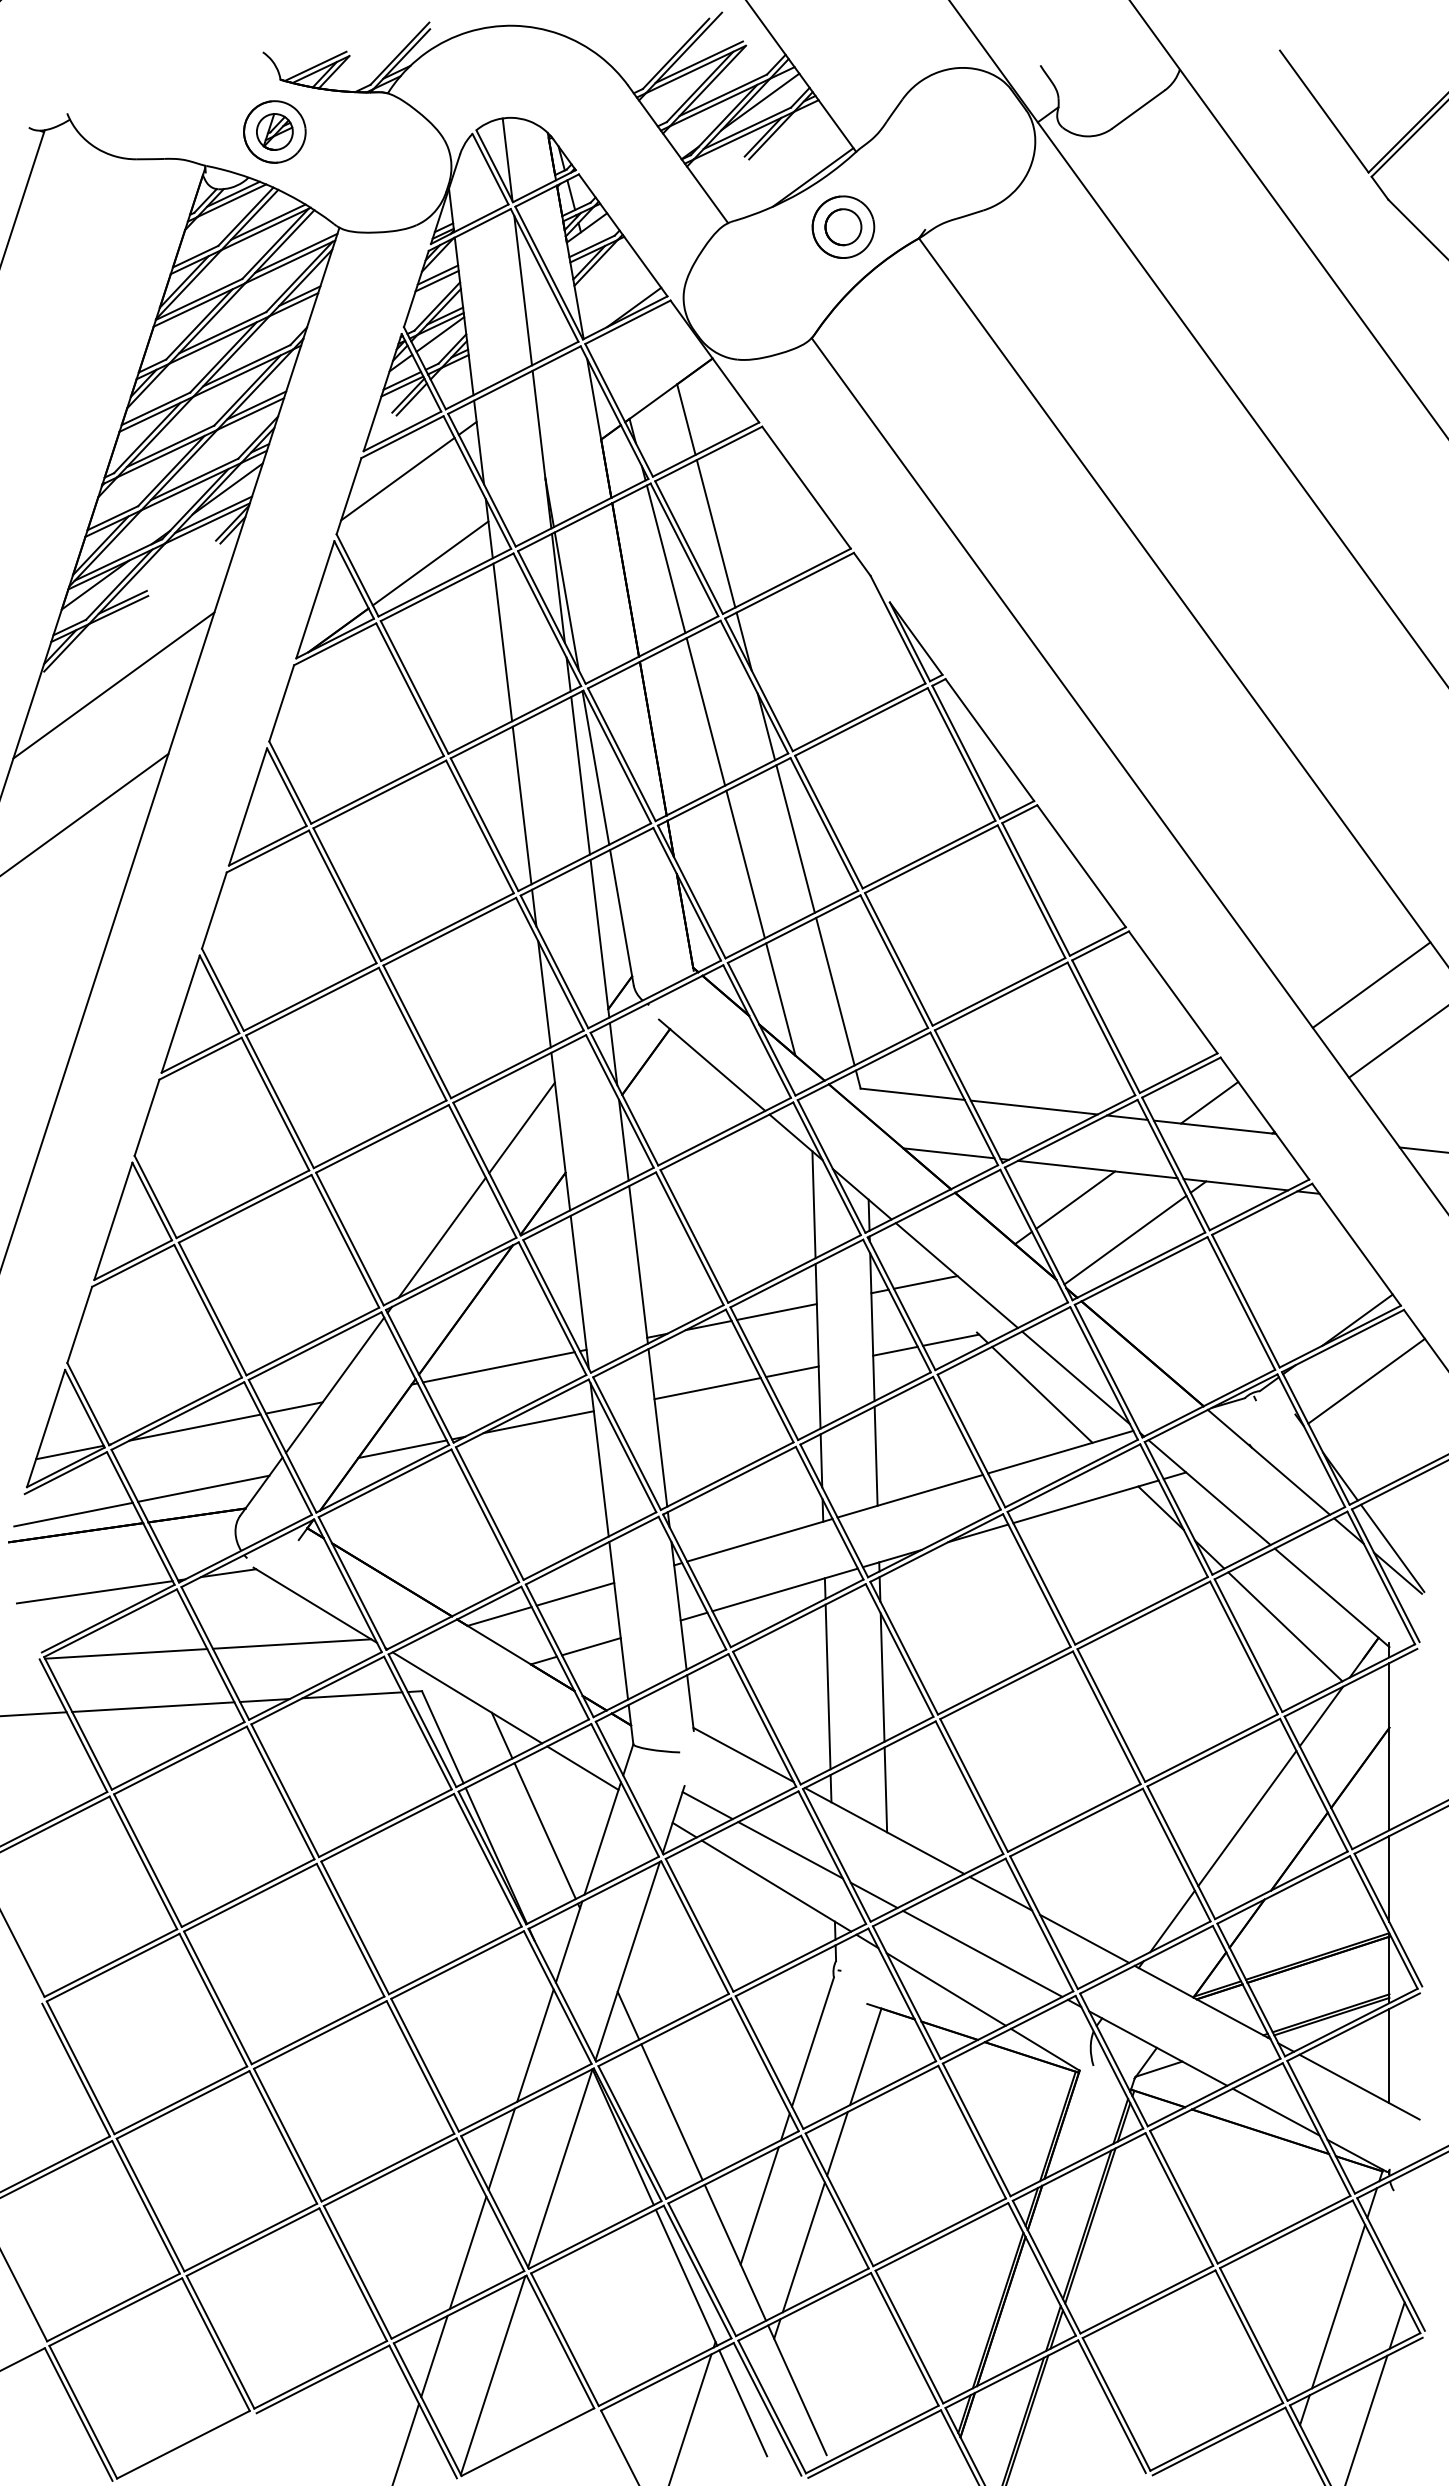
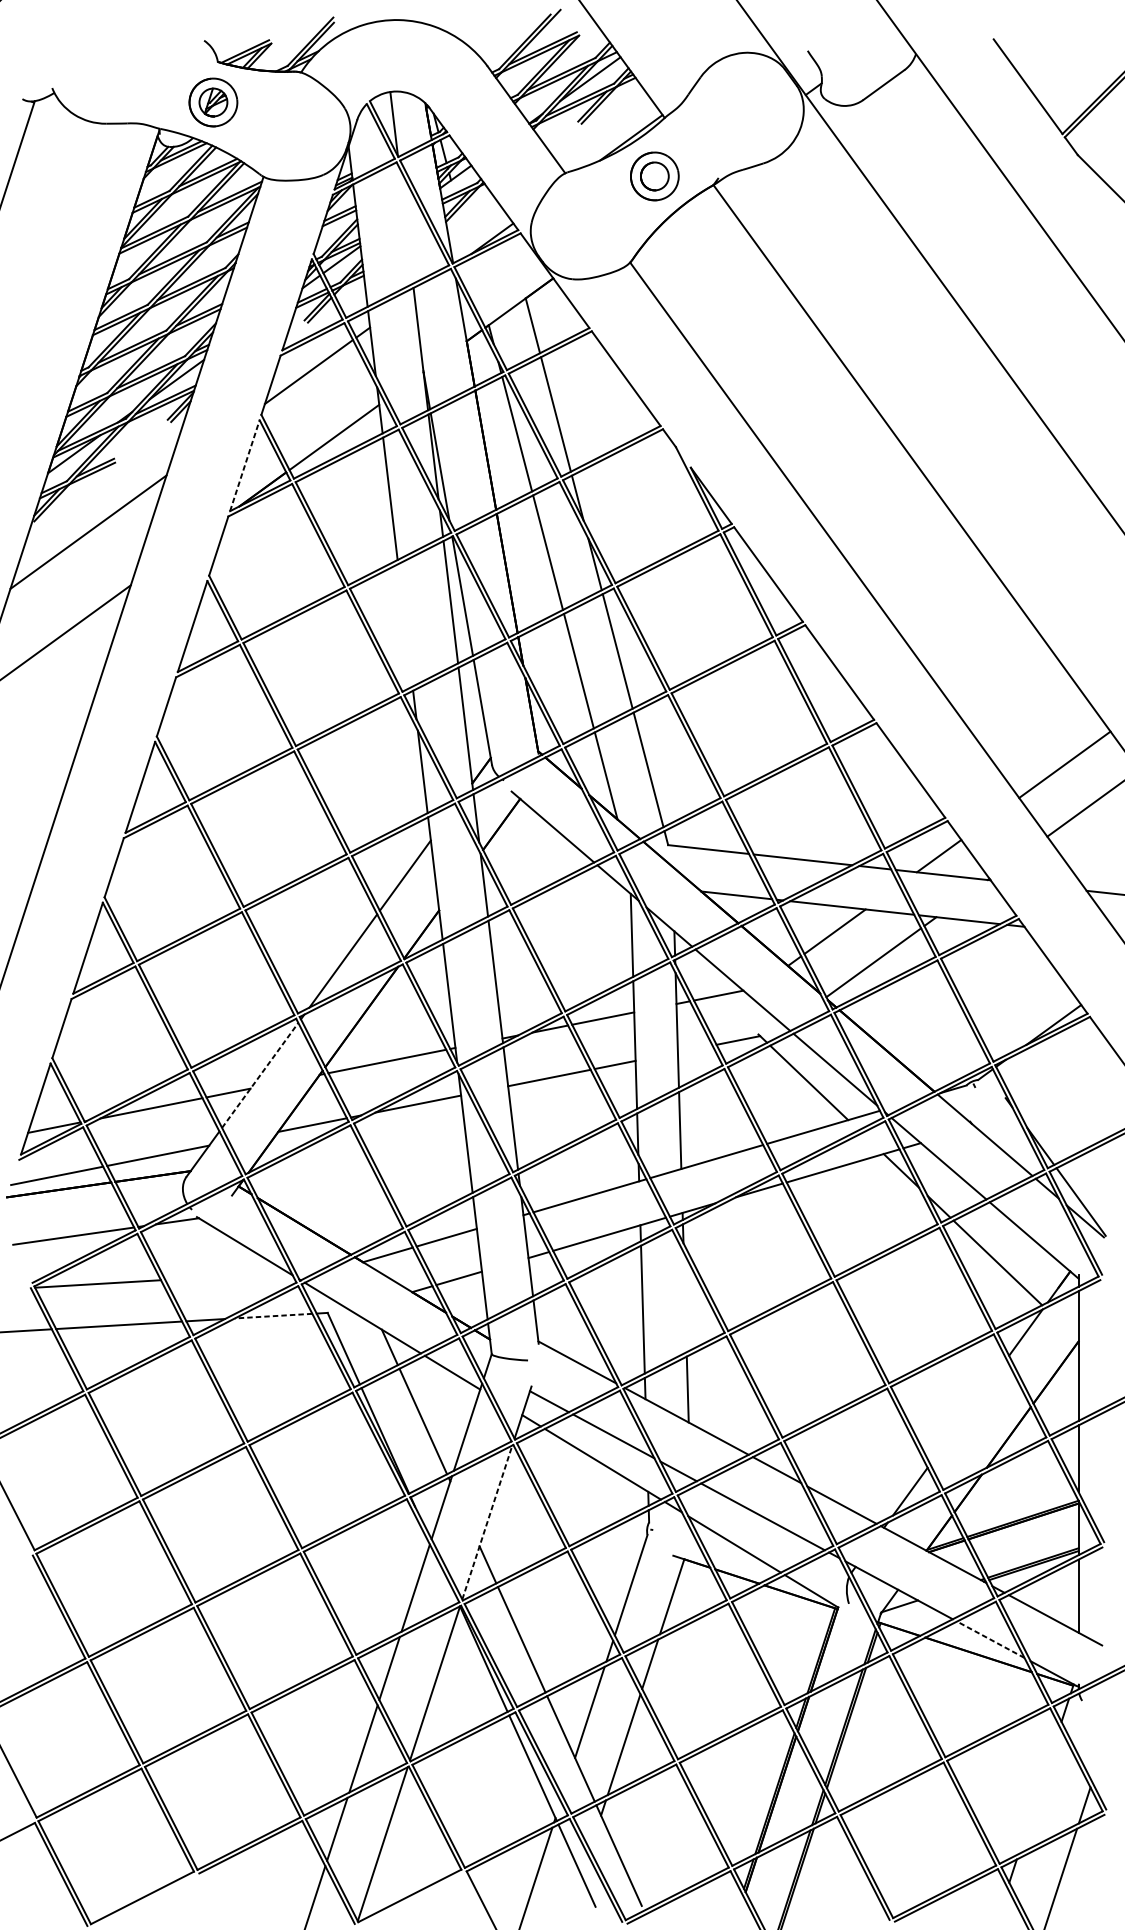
line: (523, 290) -> (406, 225), removed
line: (315, 599) -> (244, 465), solid -> dashed
line: (521, 805) -> (404, 625), removed
line: (895, 1350) -> (695, 1048), removed
line: (1366, 1380) -> (1060, 1071), removed
line: (335, 1385) -> (260, 1075), solid -> dashed
line: (291, 1643) -> (226, 1275), removed
line: (882, 1677) -> (685, 1302), removed
line: (352, 1695) -> (273, 1316), solid -> dashed
line: (1247, 1818) -> (968, 1411), removed
line: (627, 1960) -> (487, 1521), solid -> dashed
line: (1275, 2111) -> (990, 1639), solid -> dashed
line: (1338, 2306) -> (1039, 1790), removed

